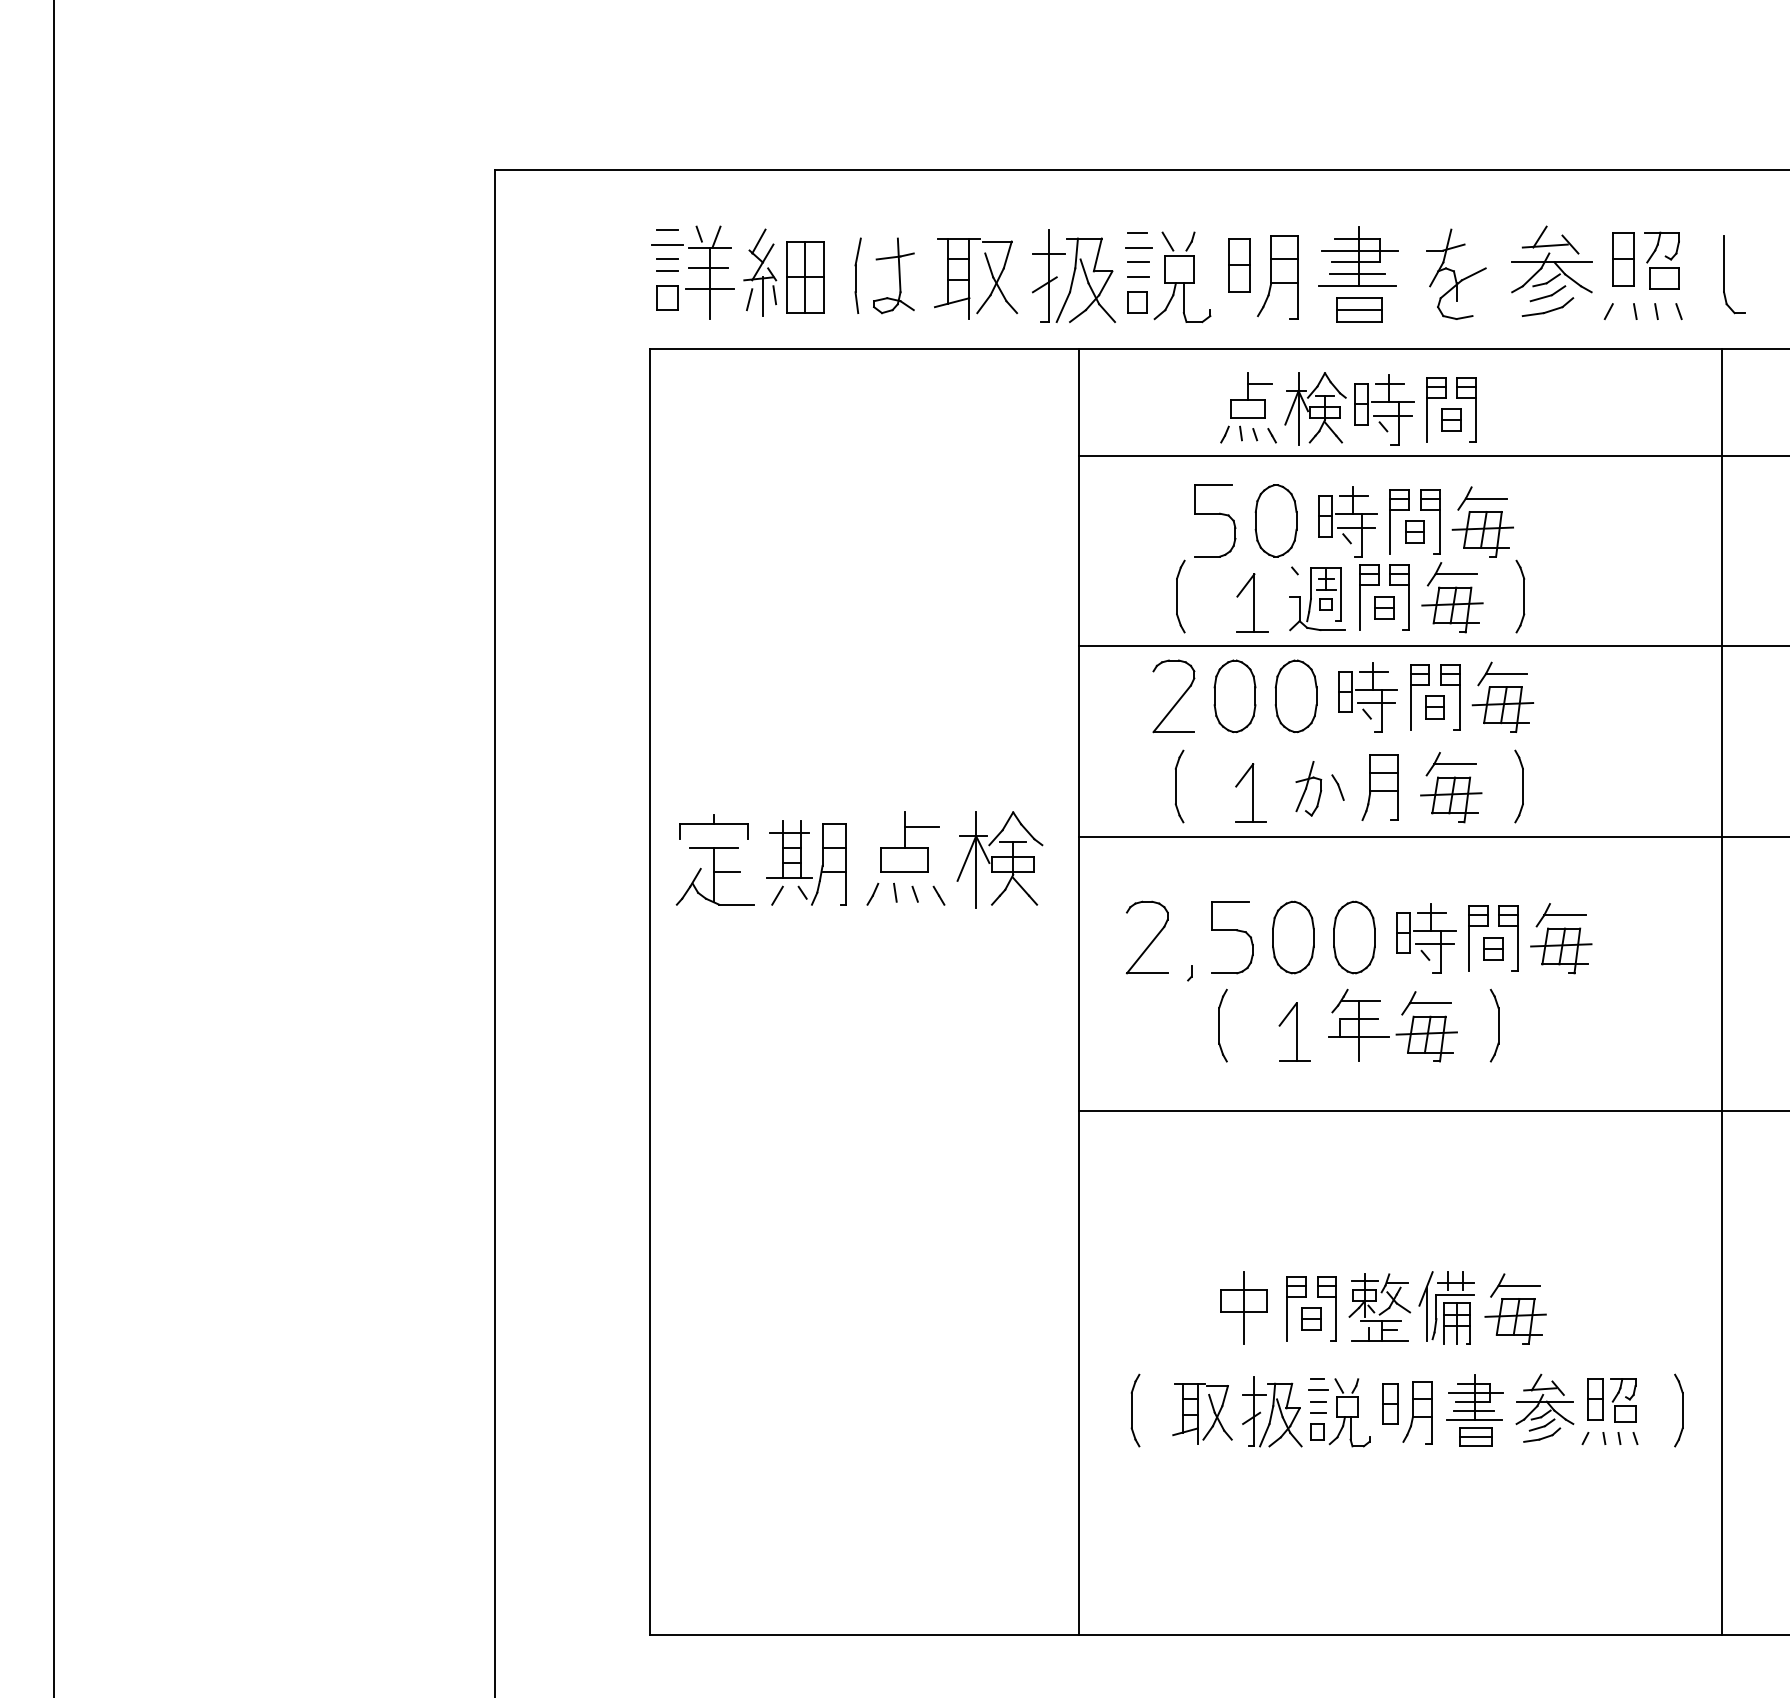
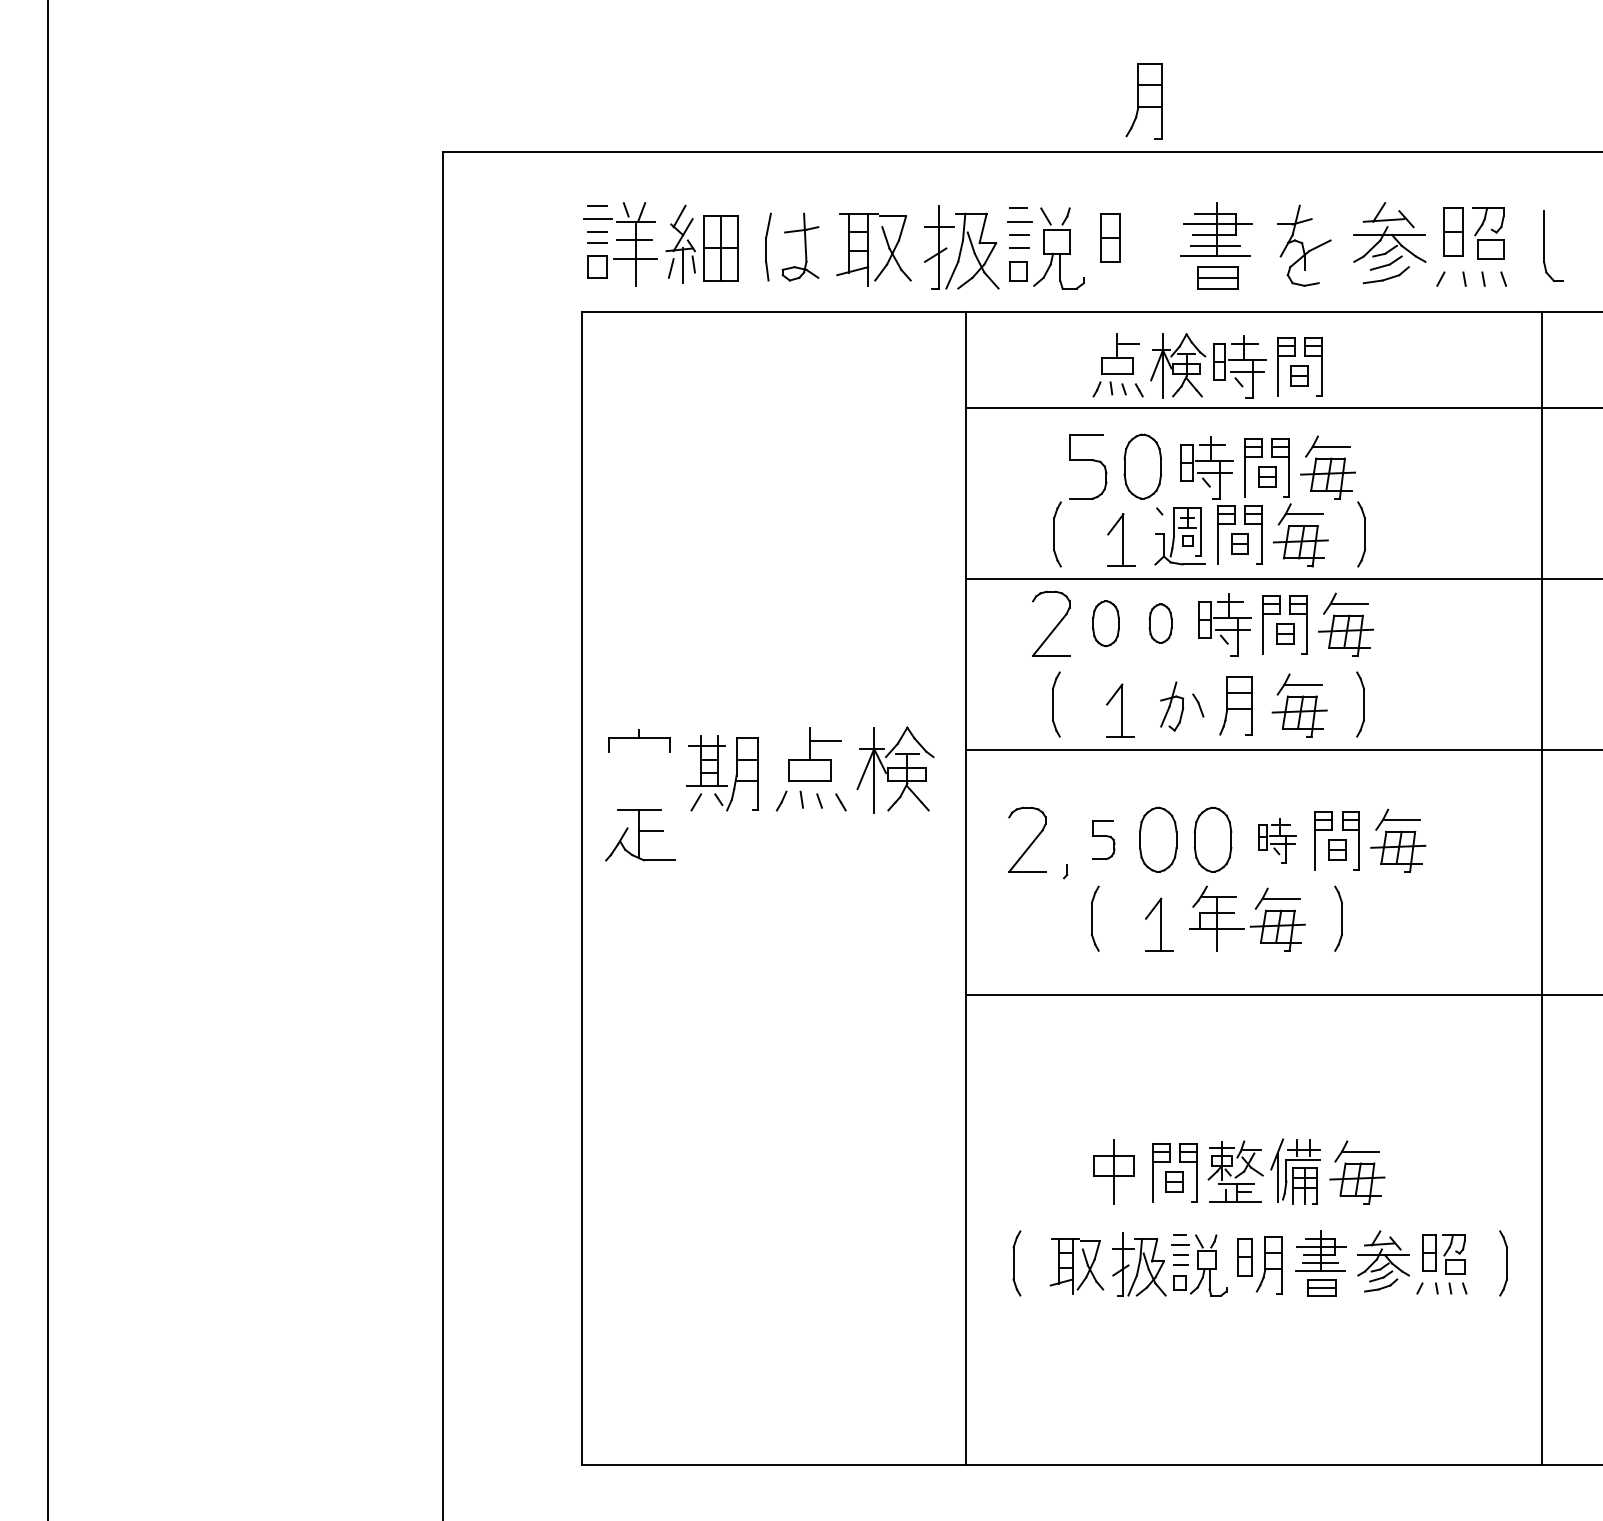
part: (1276, 277) -> (1143, 101), moved
part: (1234, 696) -> (1105, 623), size x0.7
part: (1295, 696) -> (1160, 623), size x0.6
part: (715, 876) -> (640, 835), moved
part: (1232, 937) -> (1103, 839), size x0.6
part: (1426, 938) -> (1277, 840), size x0.7

